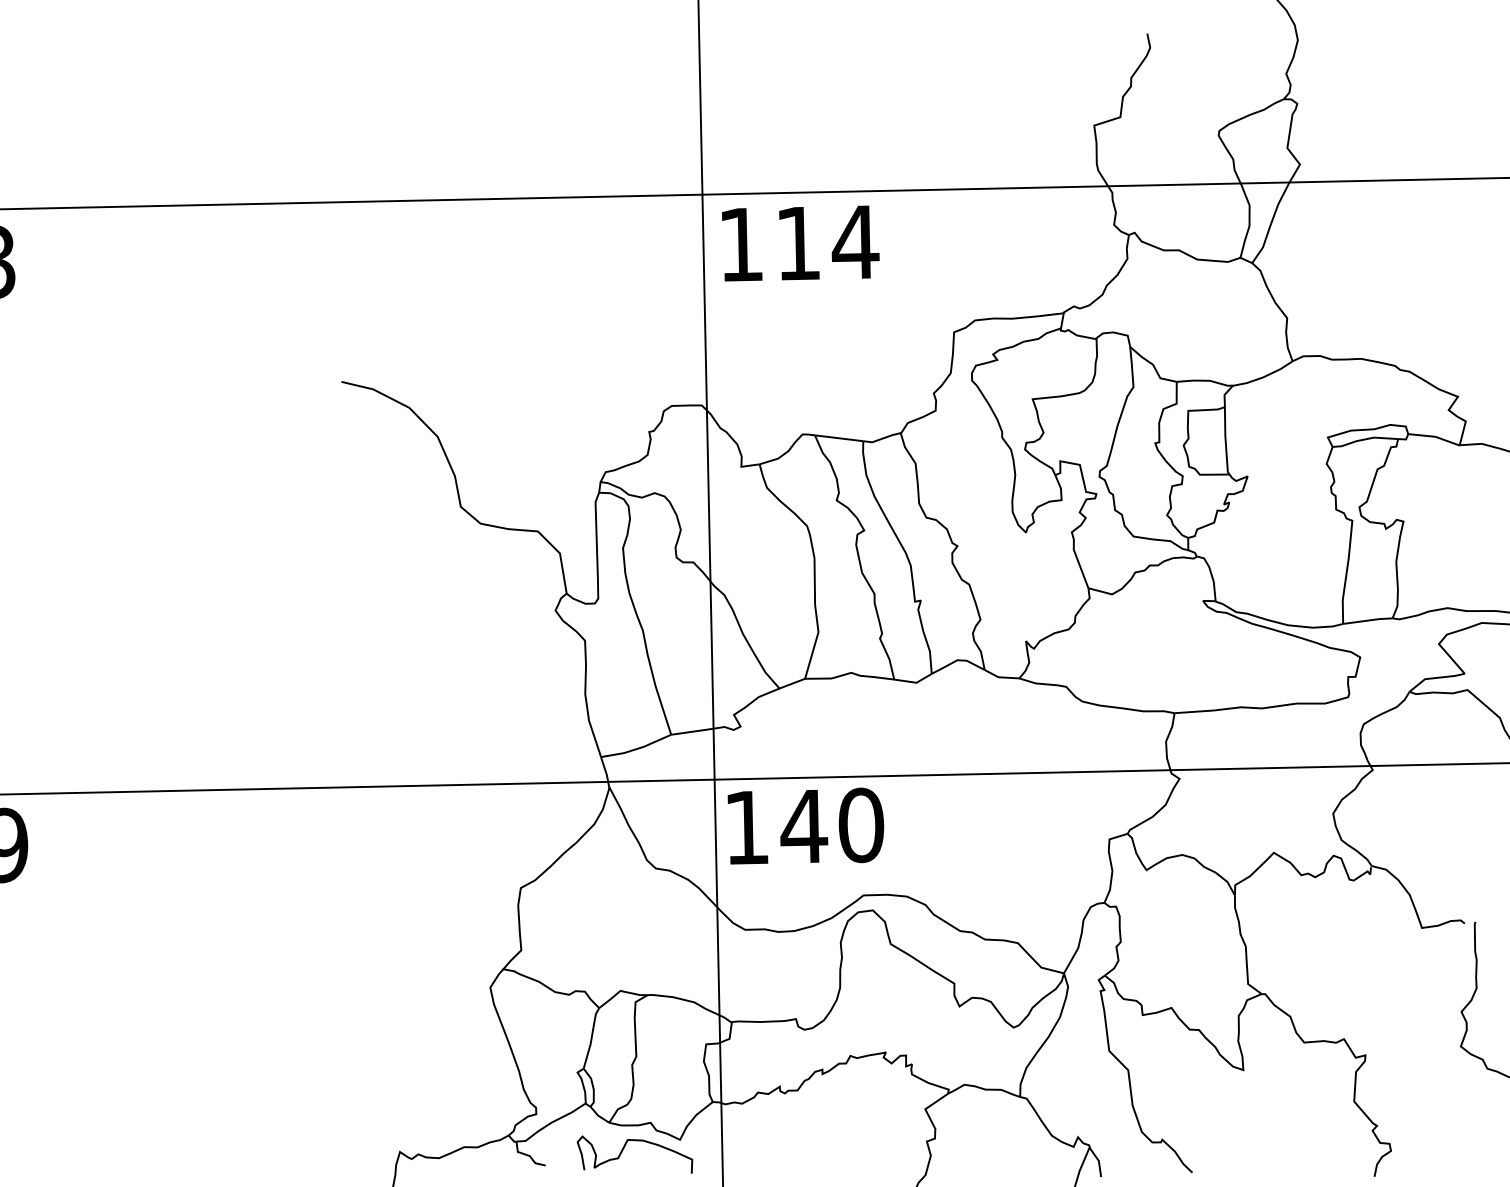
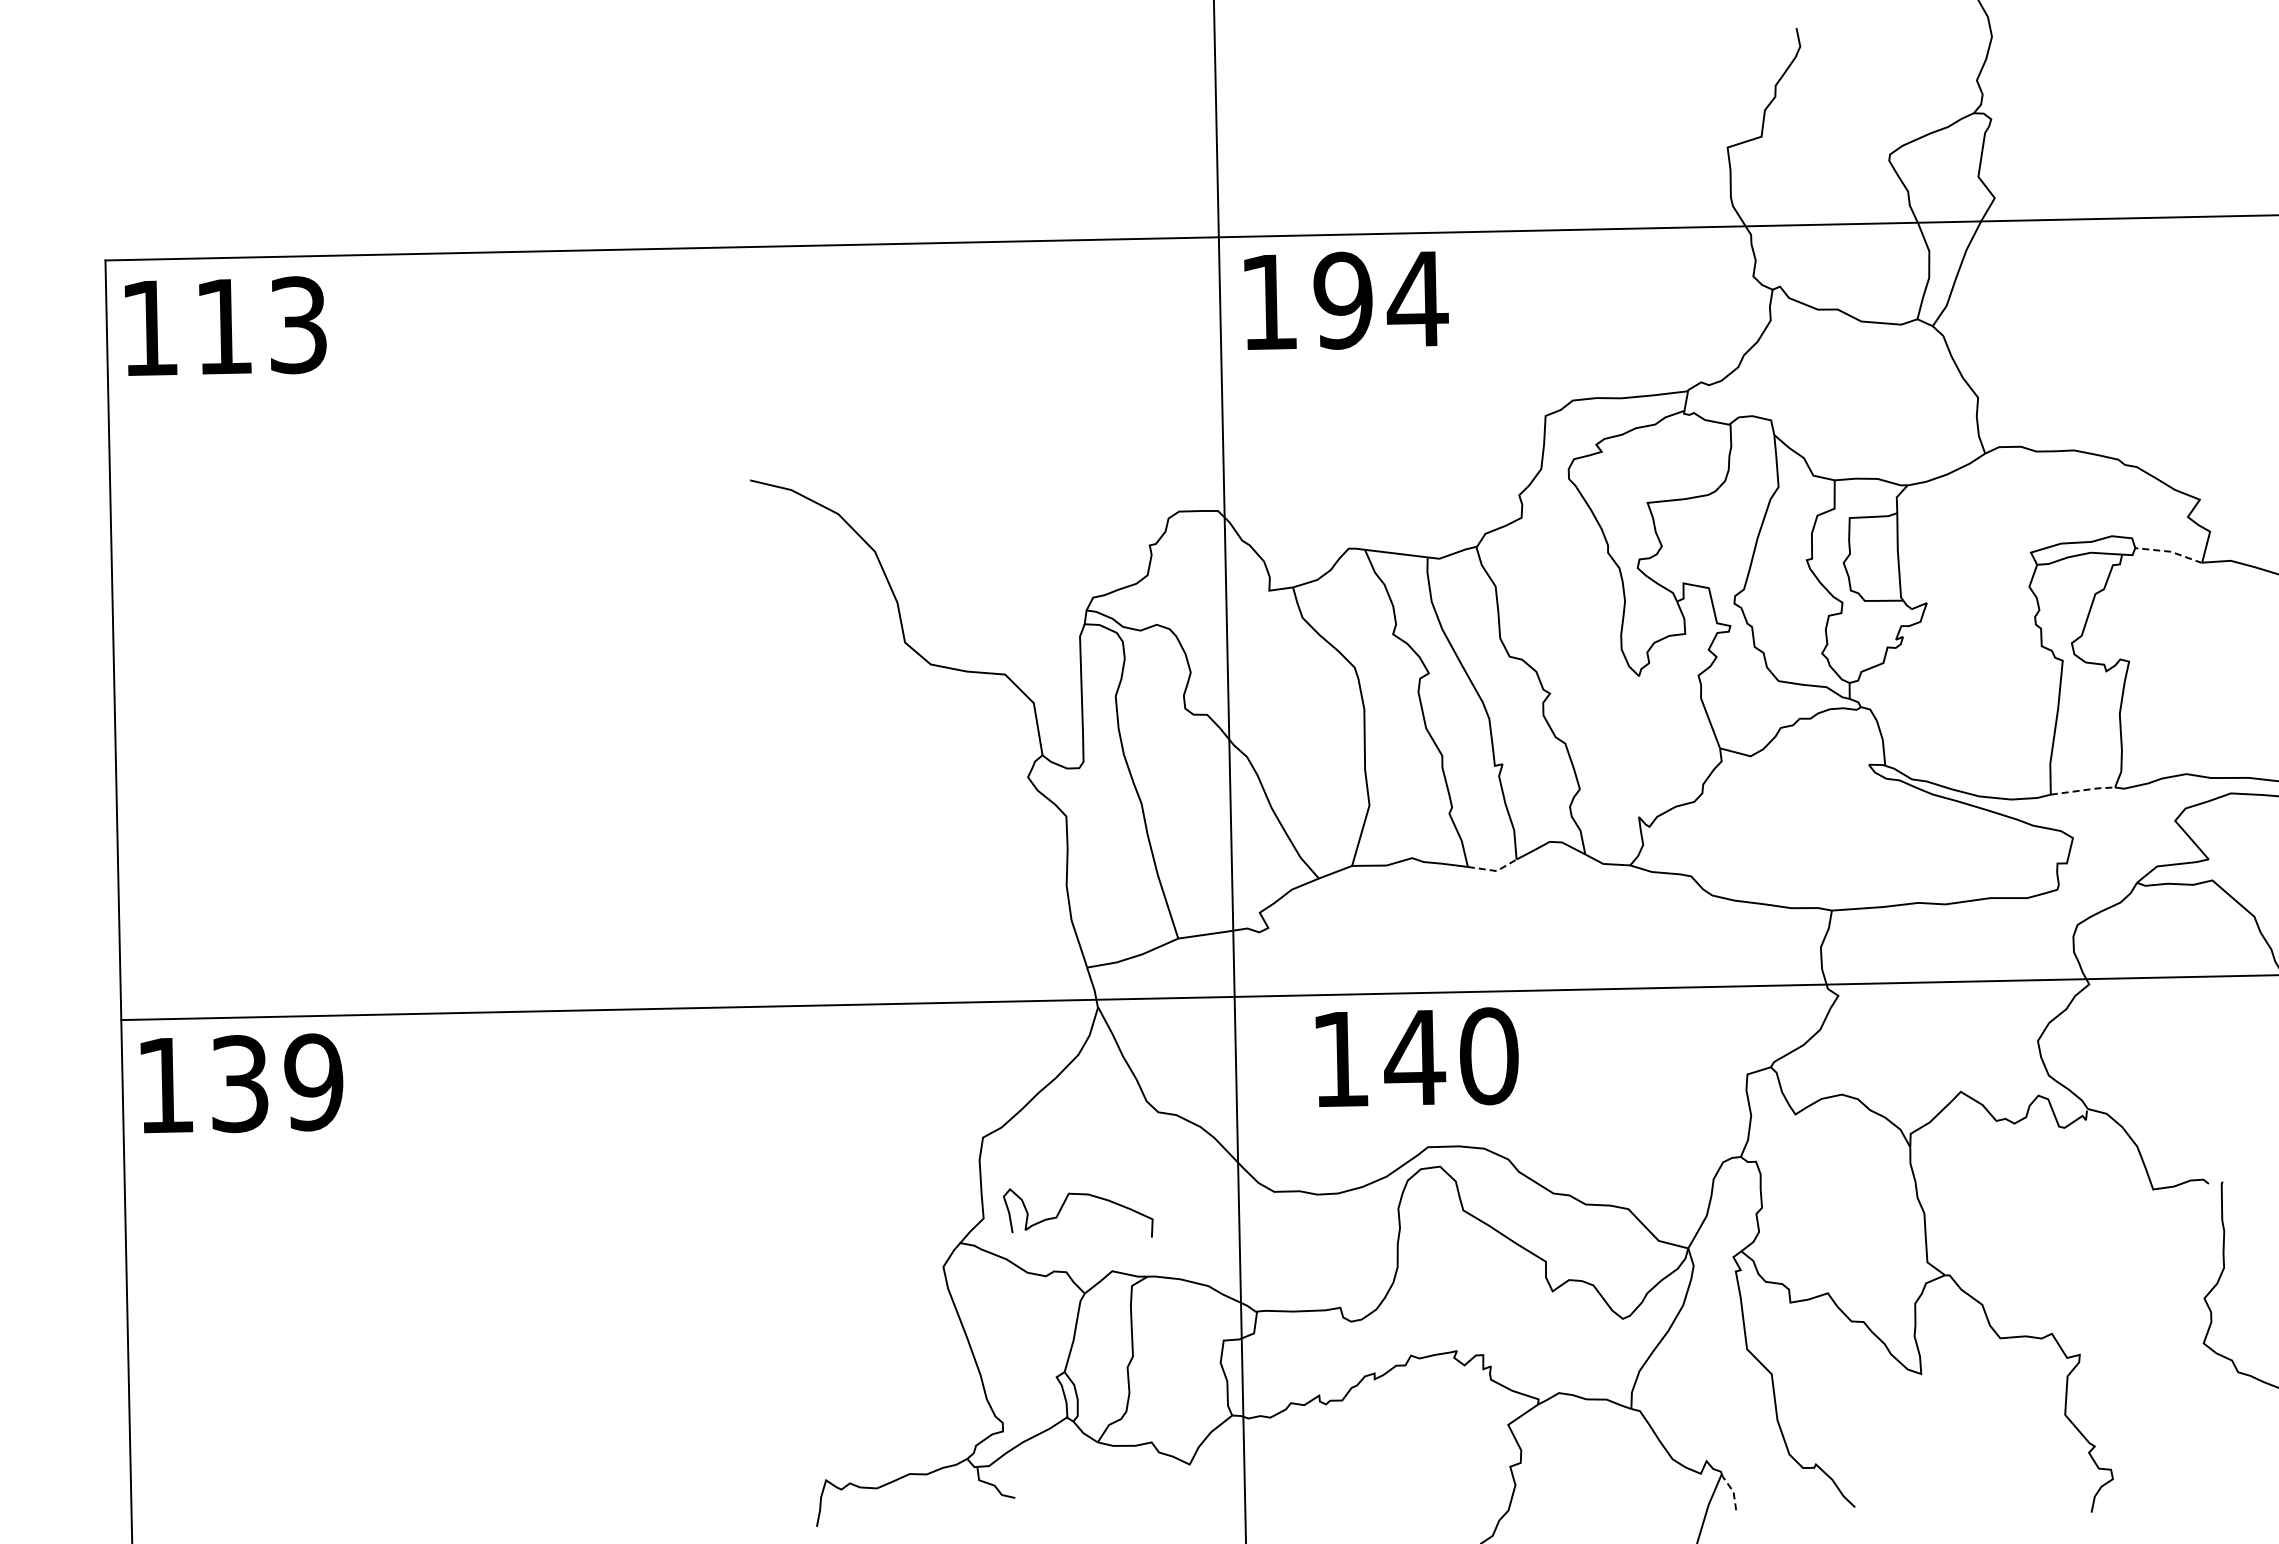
text: (797, 243) -> (1342, 300), 114 -> 194
line: (1435, 436) -> (2170, 551), solid -> dashed
line: (1369, 620) -> (2084, 790), solid -> dashed
line: (914, 682) -> (1494, 870), solid -> dashed
text: (805, 825) -> (1416, 1056), moved
curve: (623, 1149) -> (1063, 1206), moved
line: (1098, 1160) -> (1733, 1491), solid -> dashed

